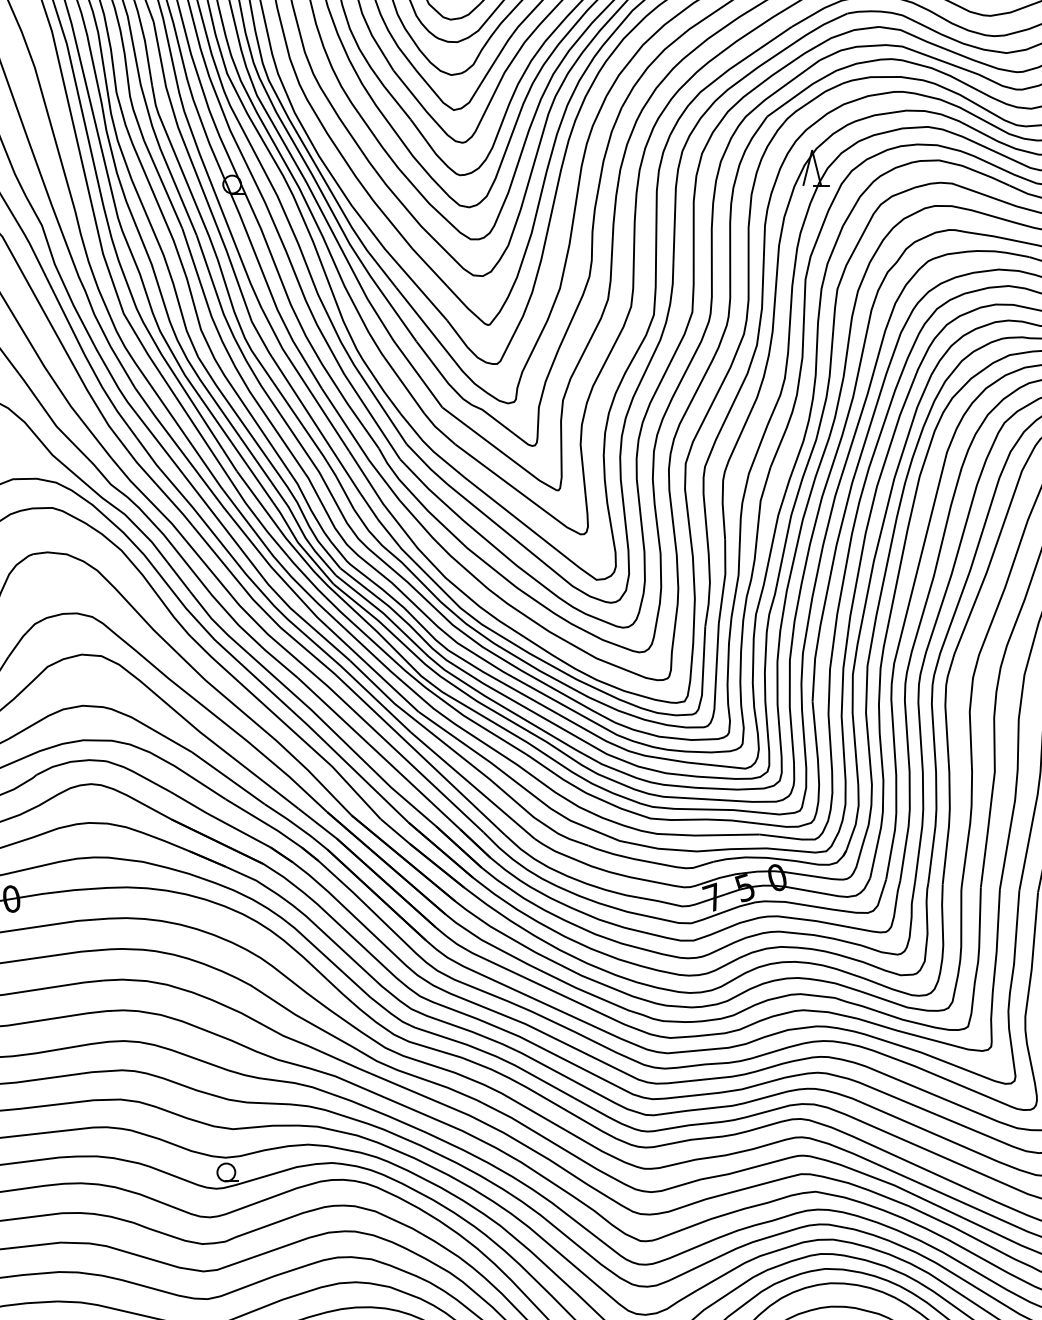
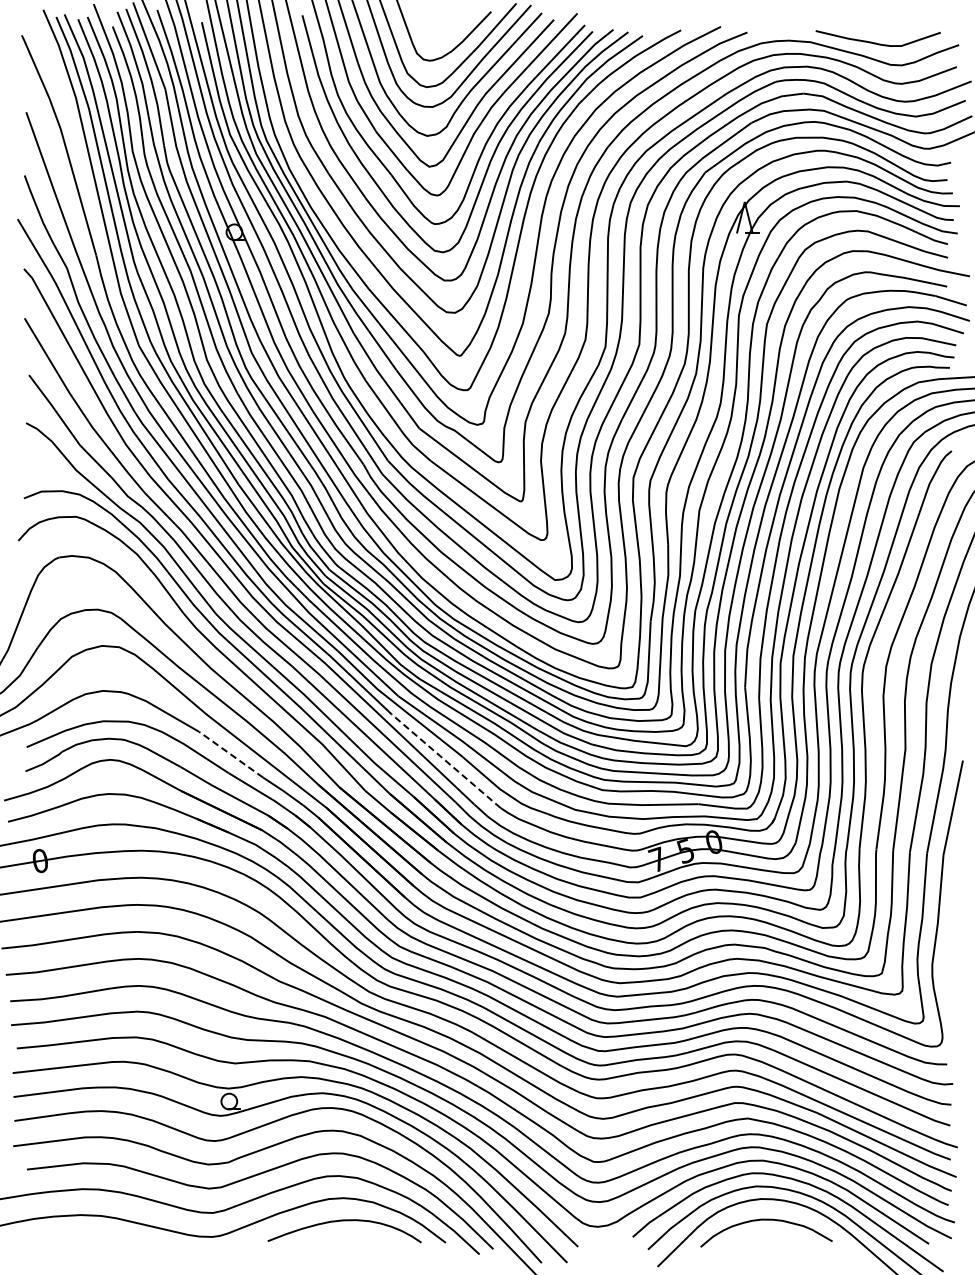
line: (227, 778) -> (230, 754), solid -> dashed
line: (473, 785) -> (446, 761), solid -> dashed

